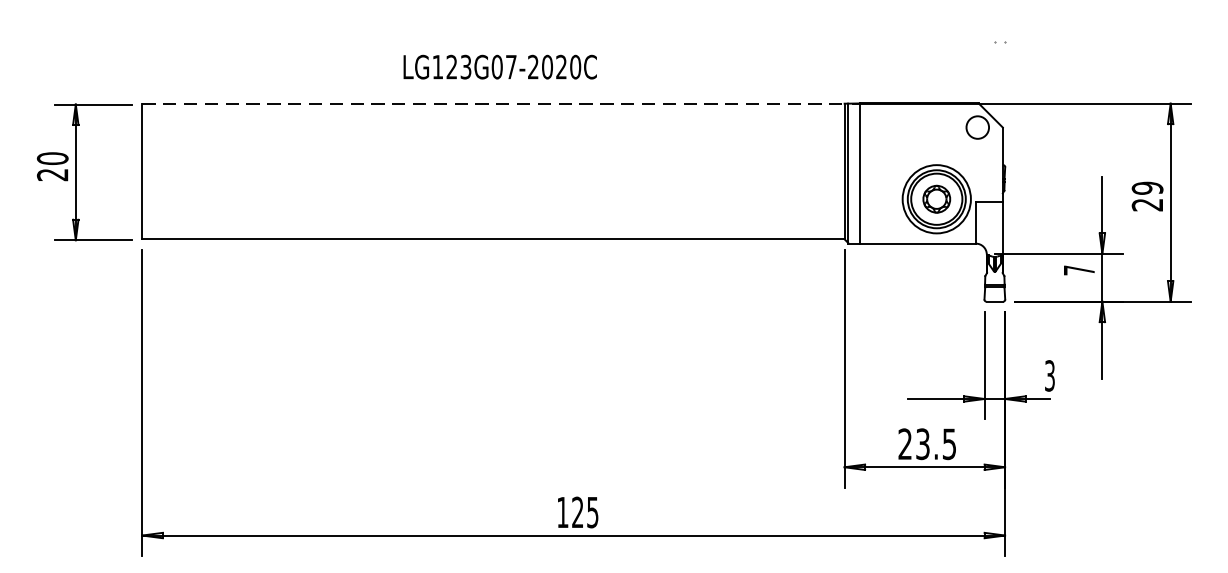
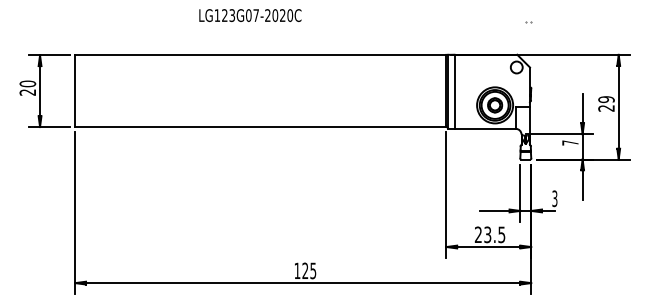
text: (500, 67) -> (250, 15), moved
line: (492, 102) -> (260, 54), dashed -> solid

